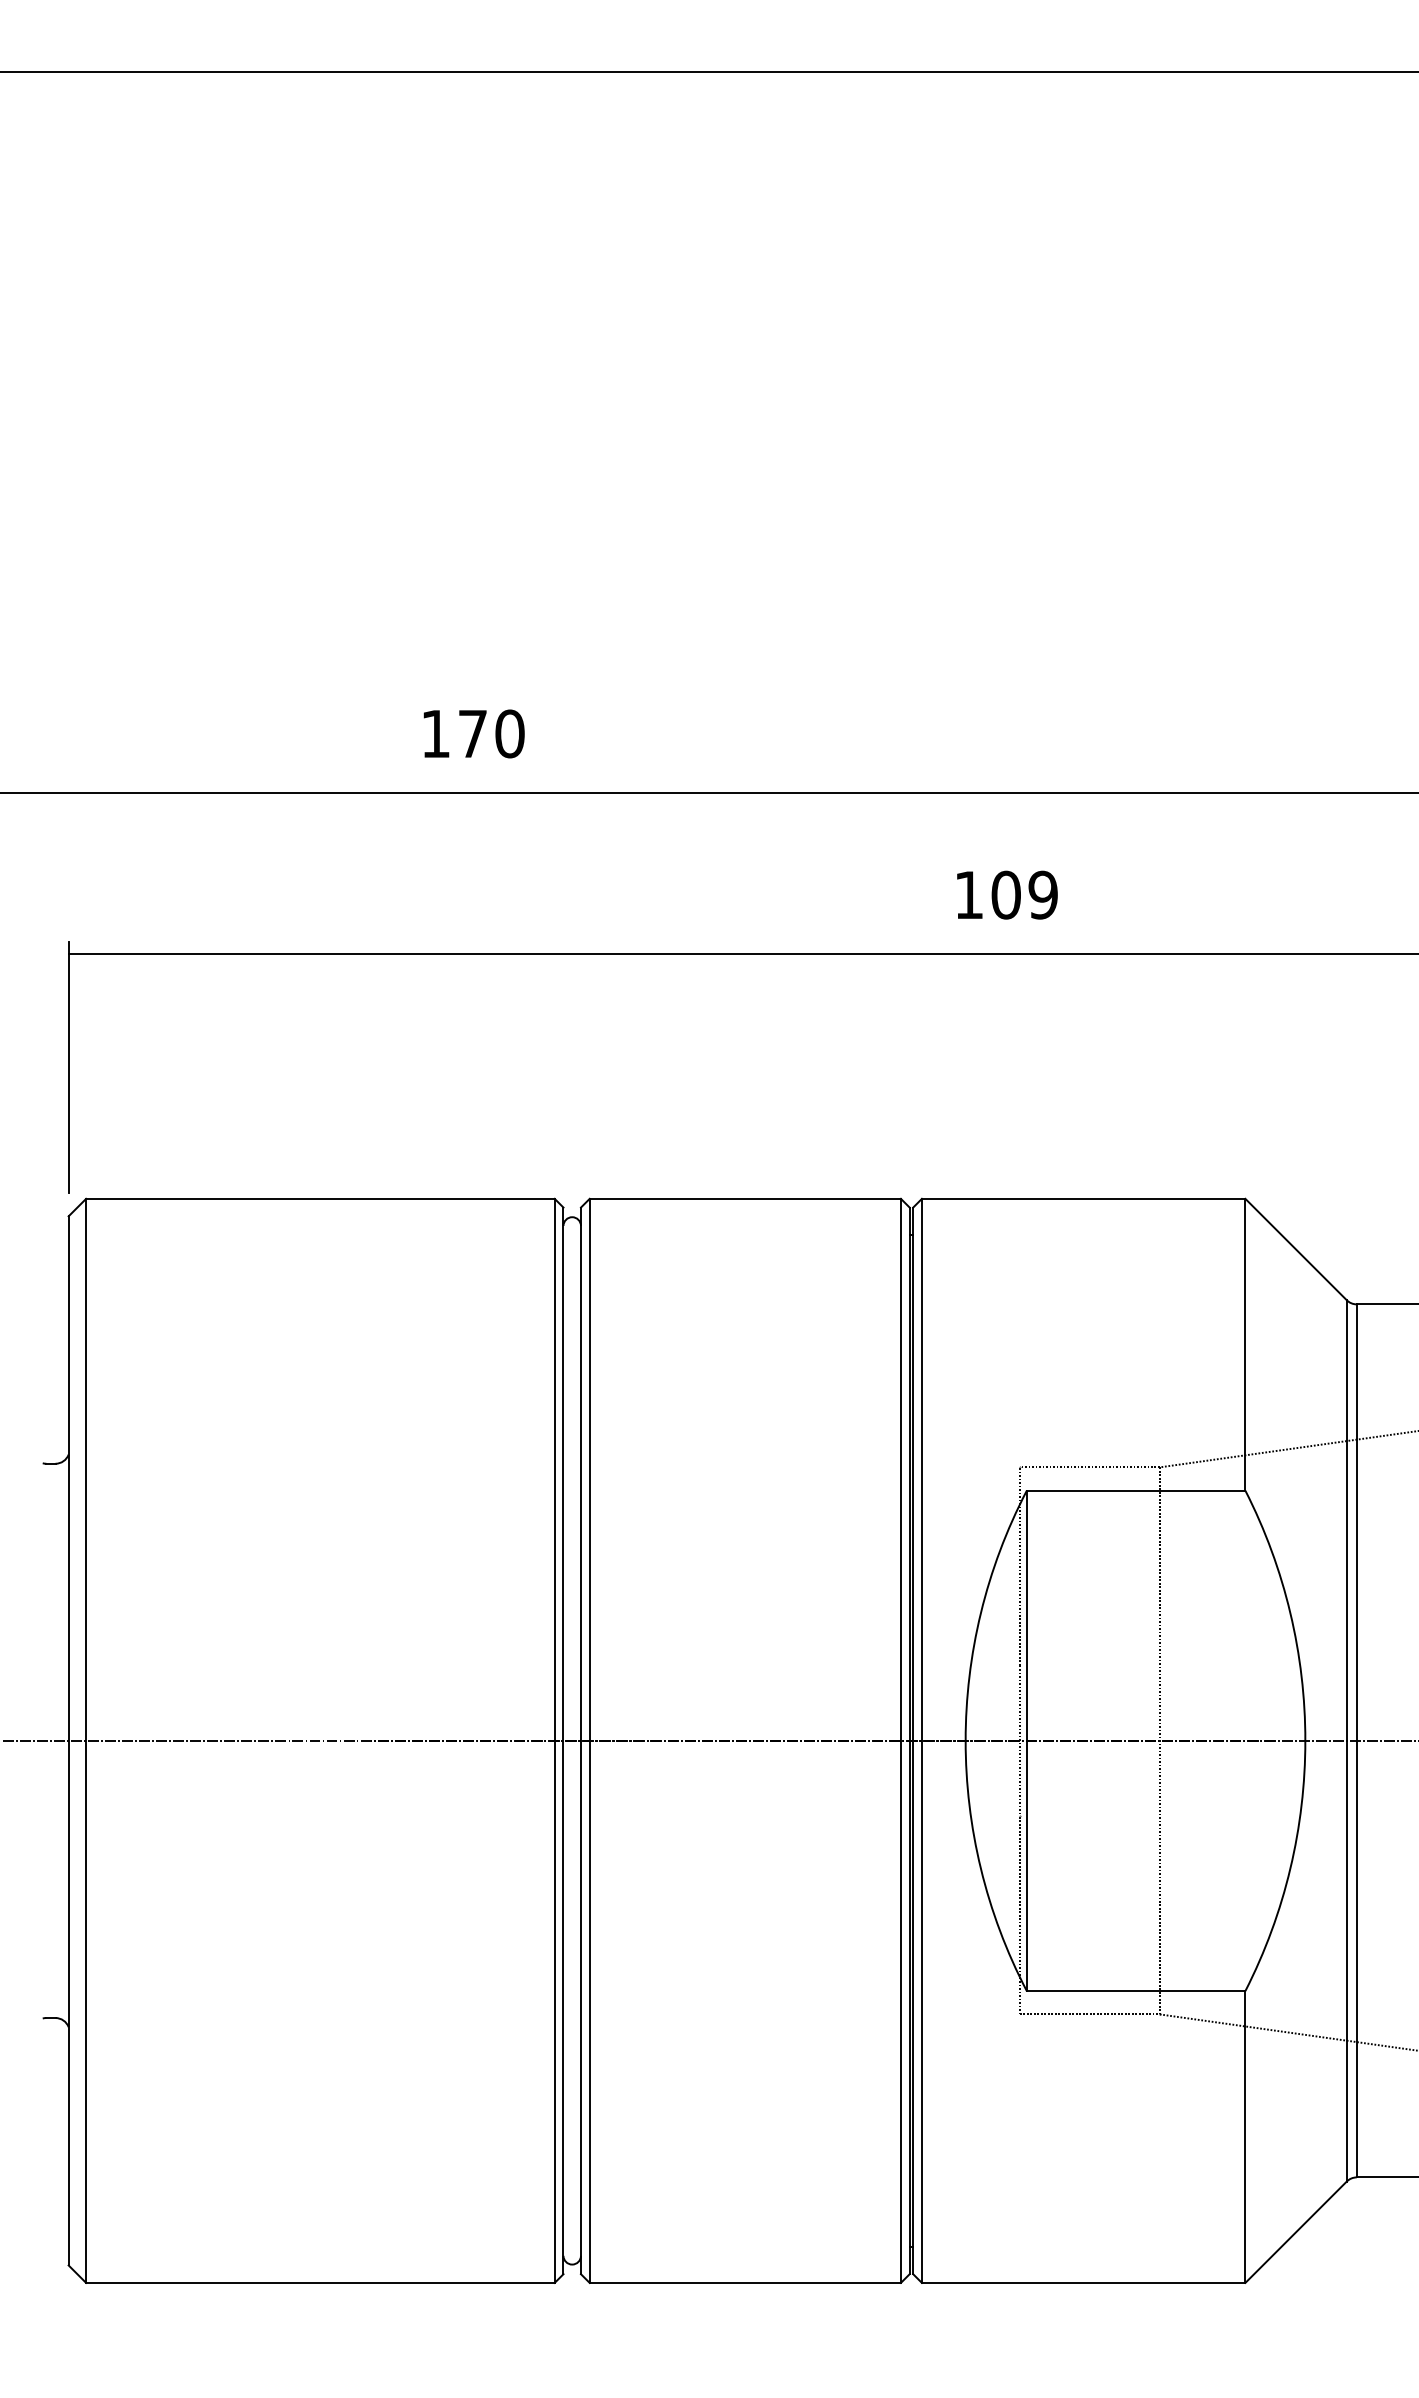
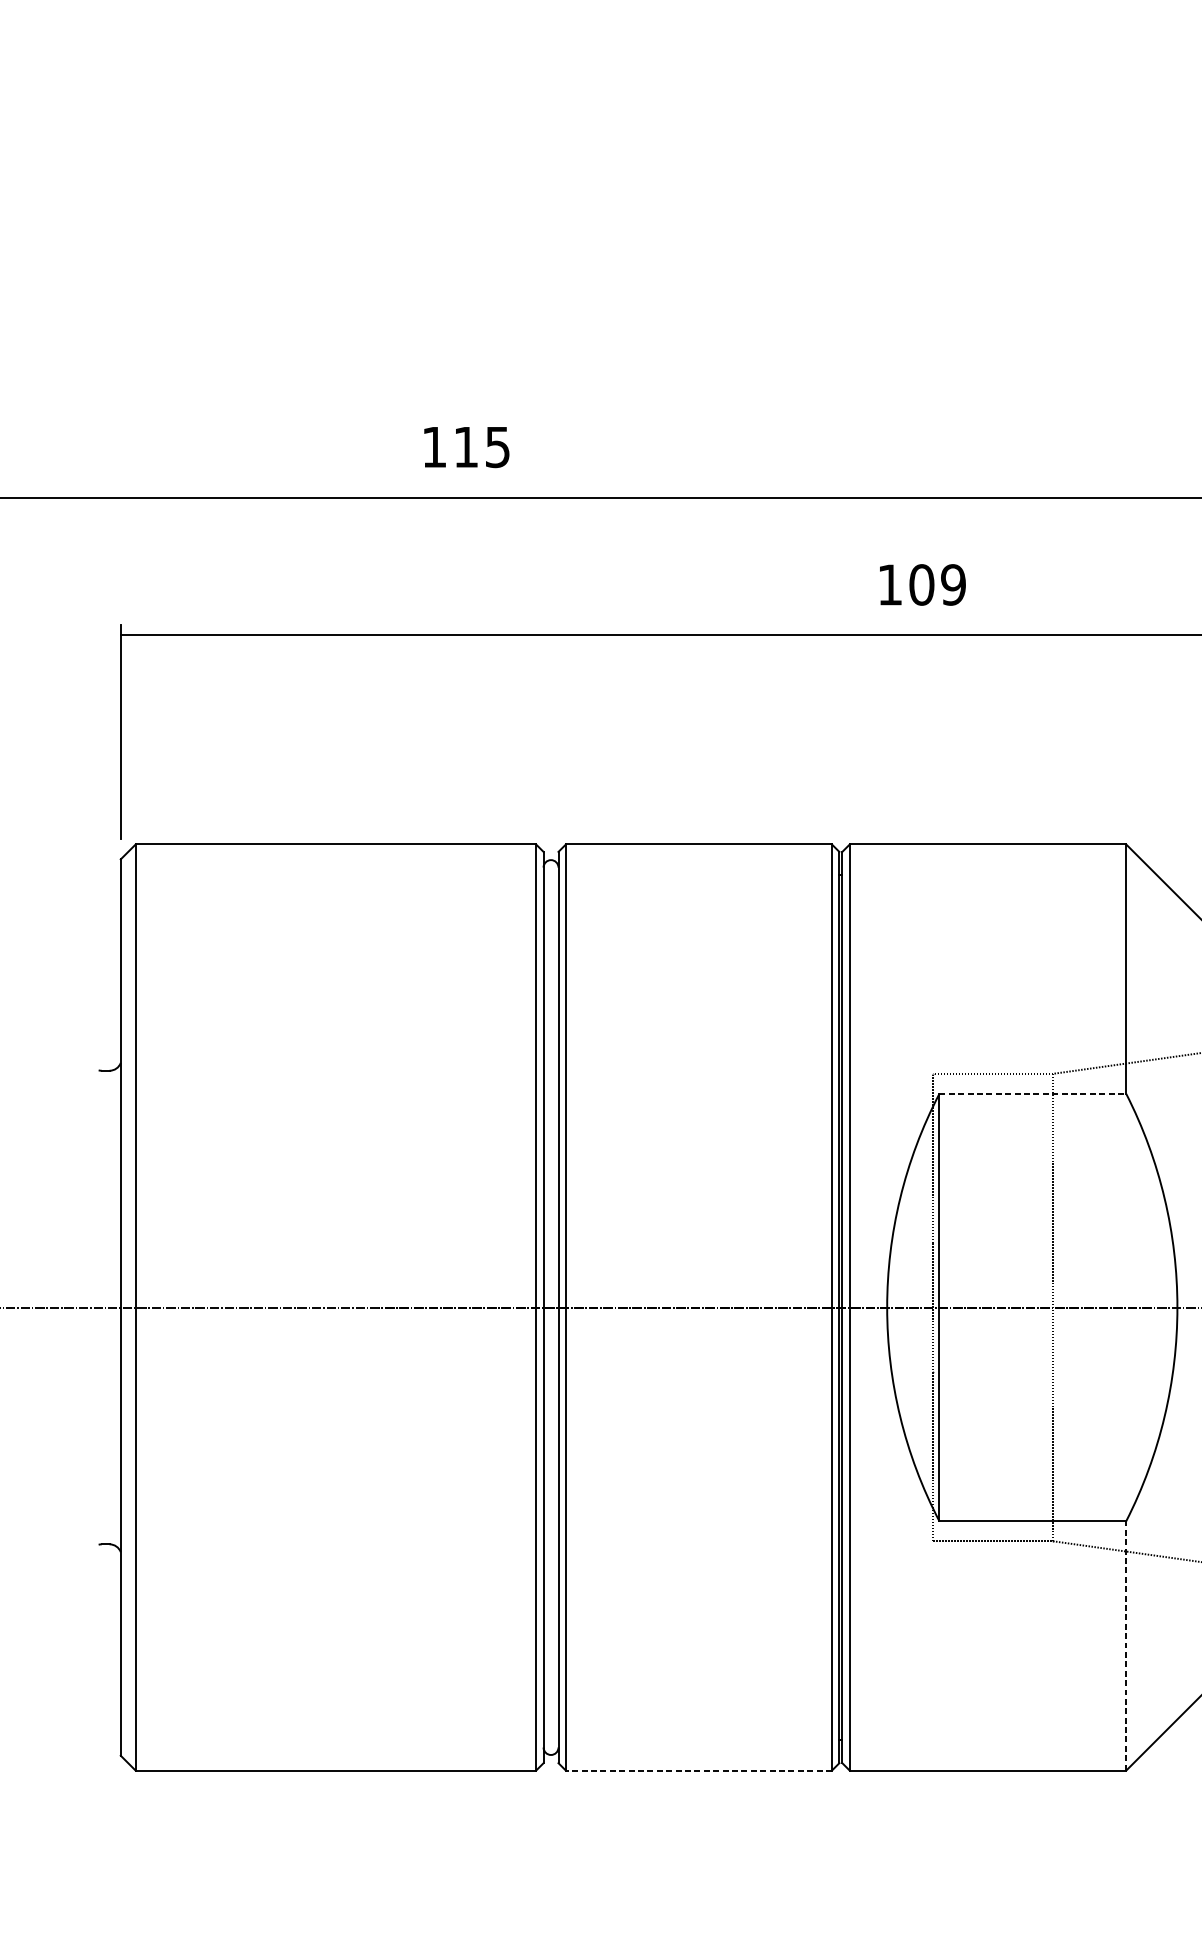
text: (491, 733) -> (482, 446), 170 -> 115
line: (1136, 1490) -> (1033, 1093), solid -> dashed
line: (1245, 2137) -> (1126, 1646), solid -> dashed
line: (745, 2282) -> (699, 1770), solid -> dashed

